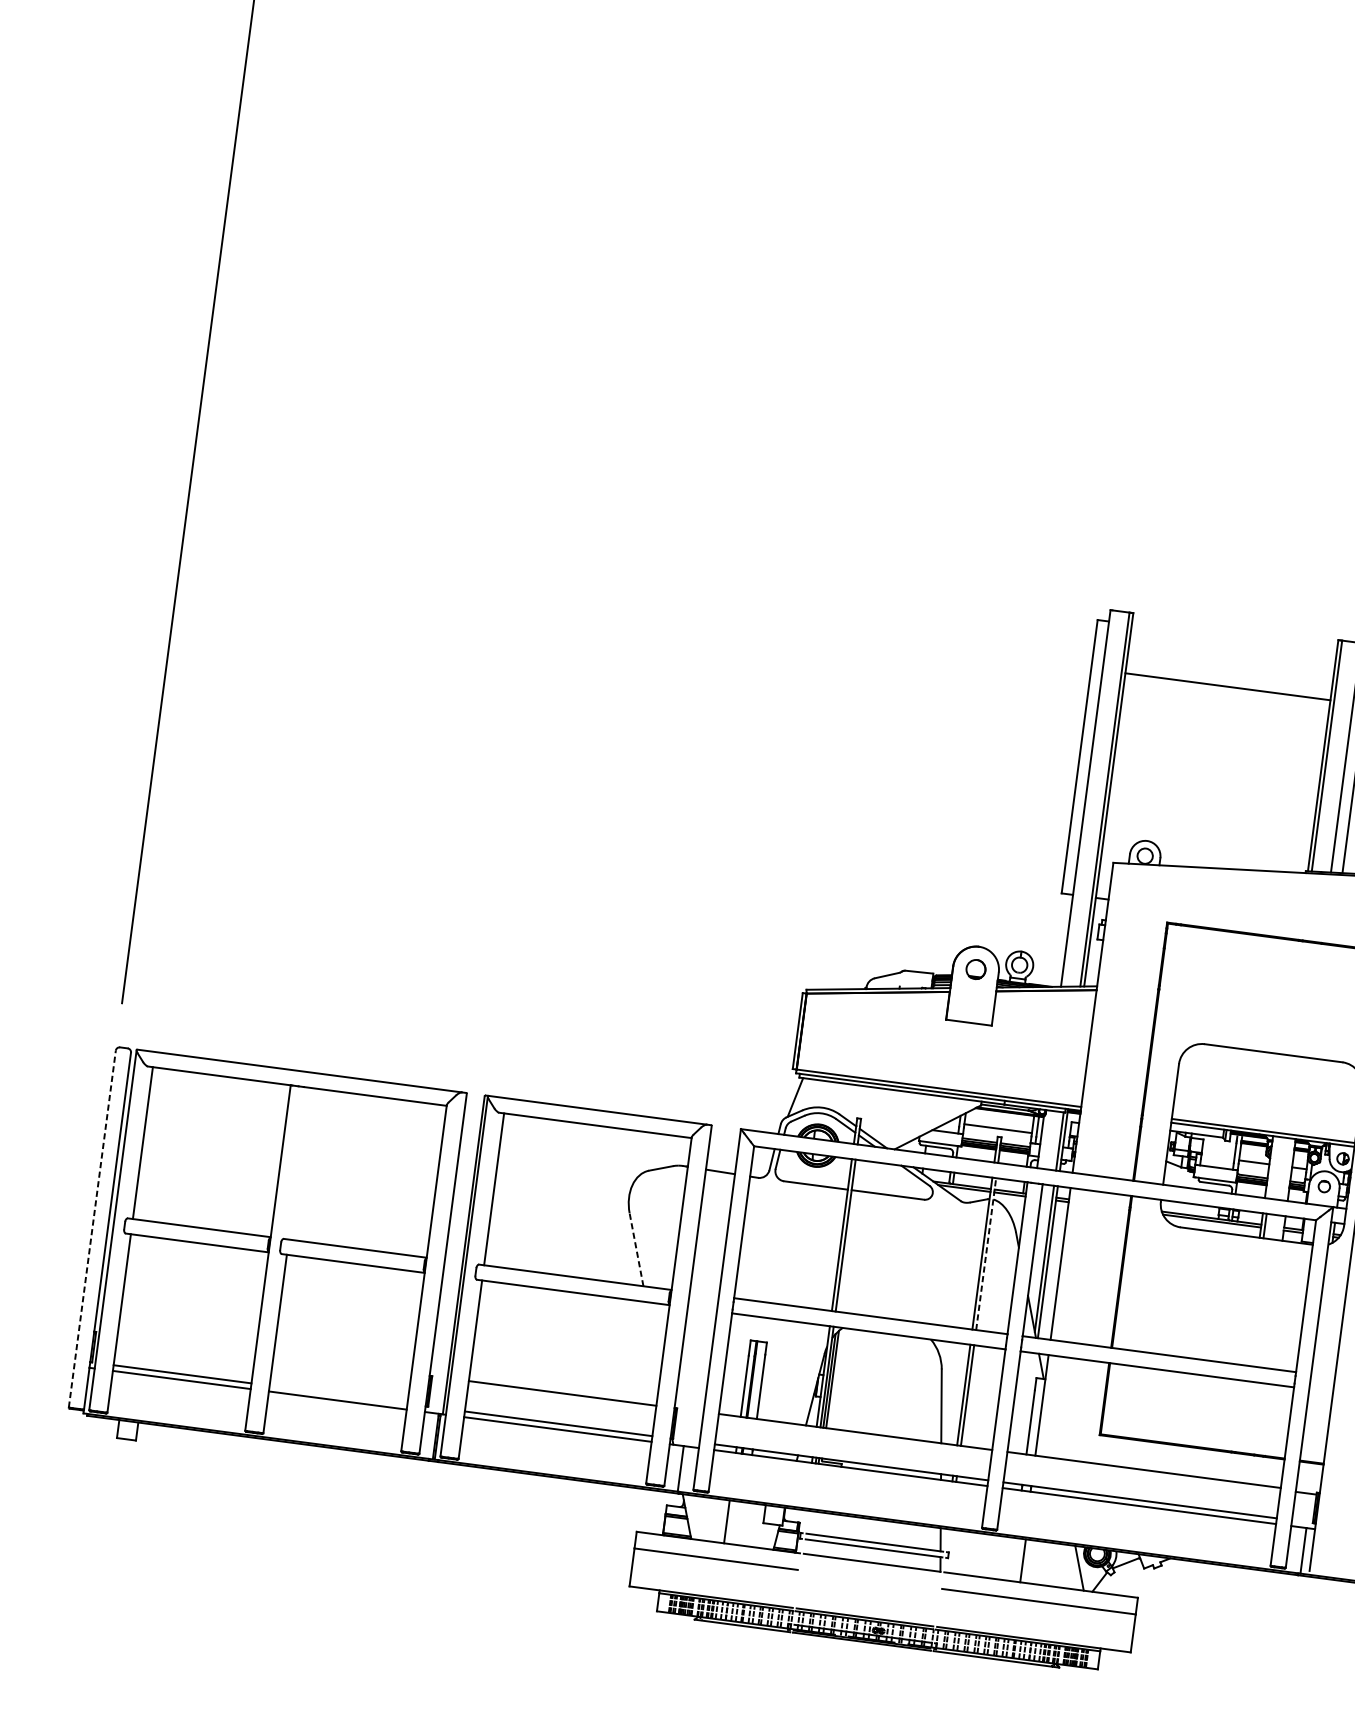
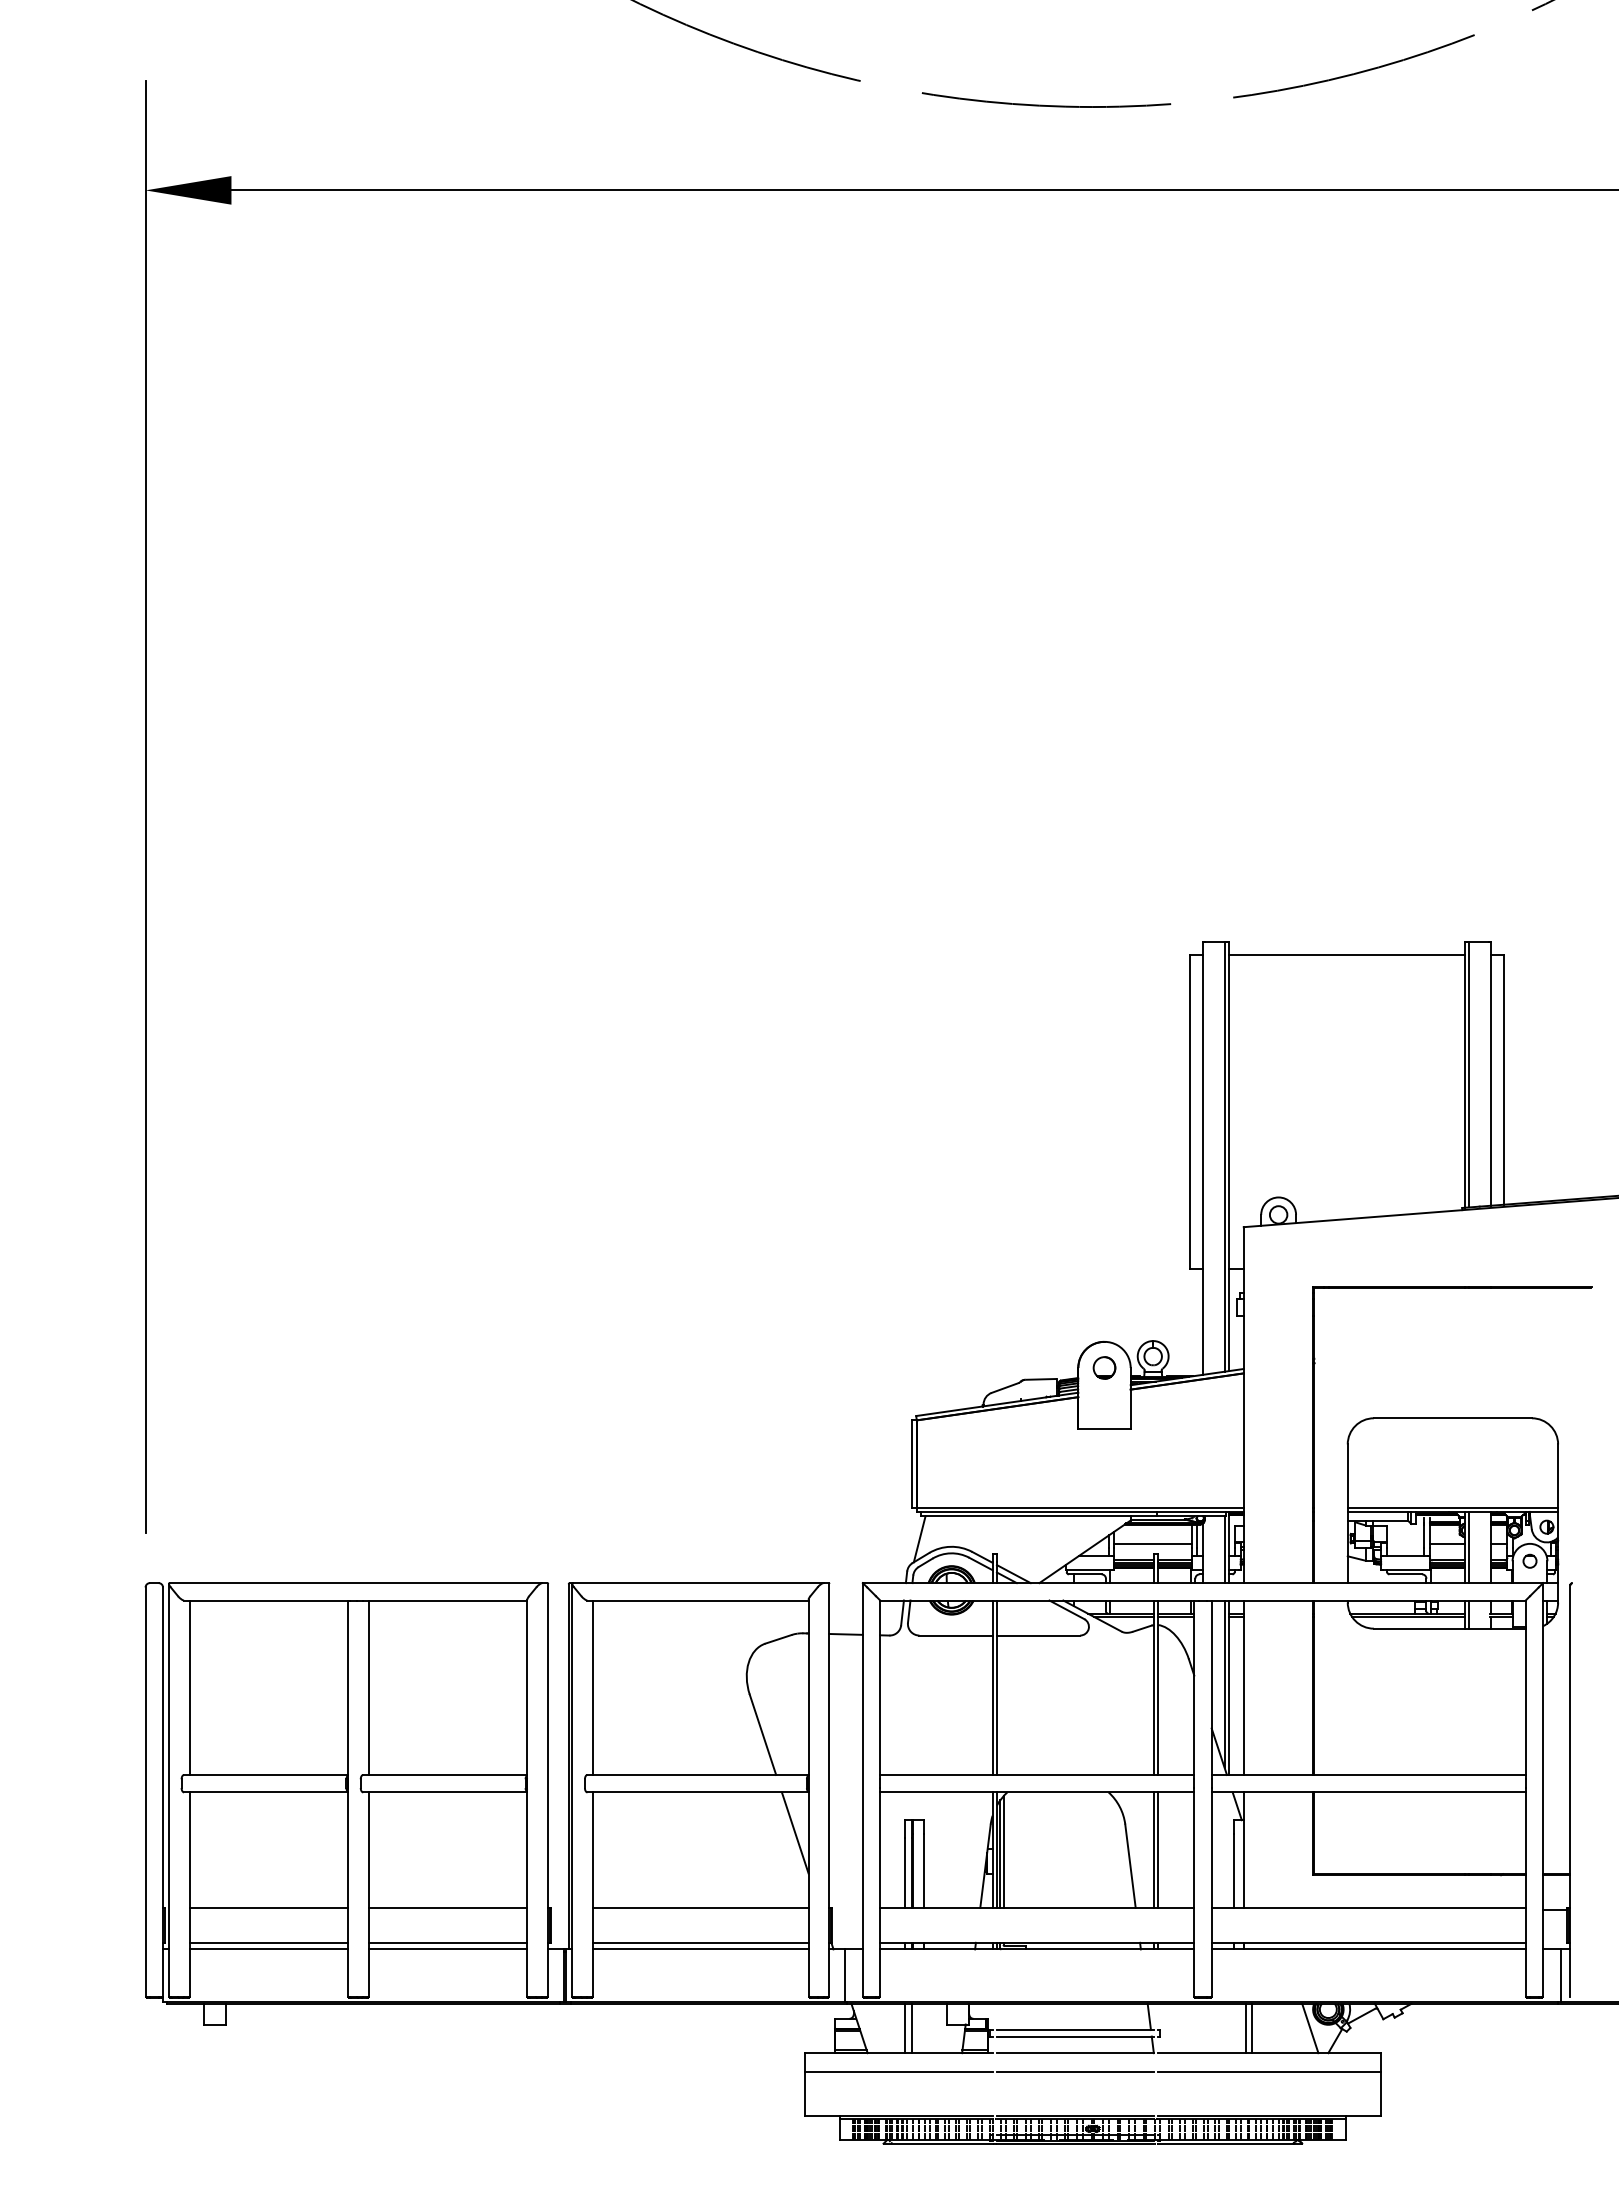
line: (1227, 686) -> (1346, 955), moved
line: (299, 1163) -> (369, 1687), added
line: (1272, 1167) -> (1468, 1547), added
line: (92, 1229) -> (145, 1792), dashed -> solid
line: (636, 1249) -> (762, 1734), dashed -> solid
line: (986, 1253) -> (1158, 1687), dashed -> solid
line: (652, 1338) -> (794, 1832), added
line: (186, 1343) -> (268, 1907), added
line: (342, 1364) -> (448, 1907), added
line: (338, 1394) -> (448, 1942), added
line: (732, 1522) -> (911, 2028), added
line: (1029, 1561) -> (1252, 2028), added
line: (869, 1579) -> (1074, 2072), added

